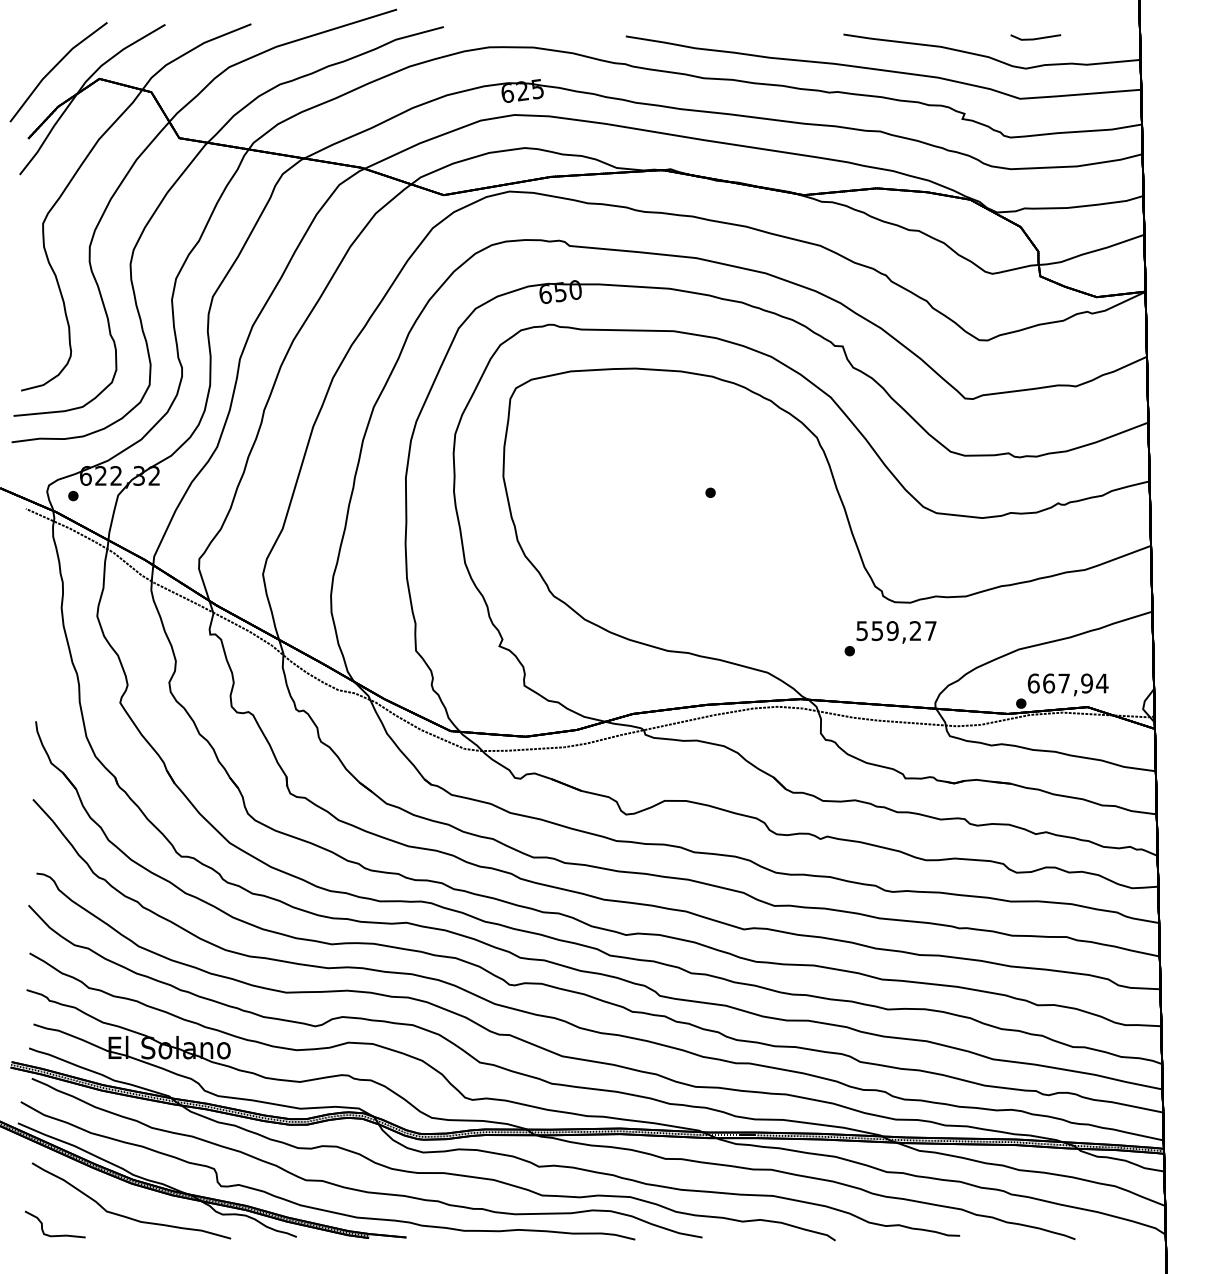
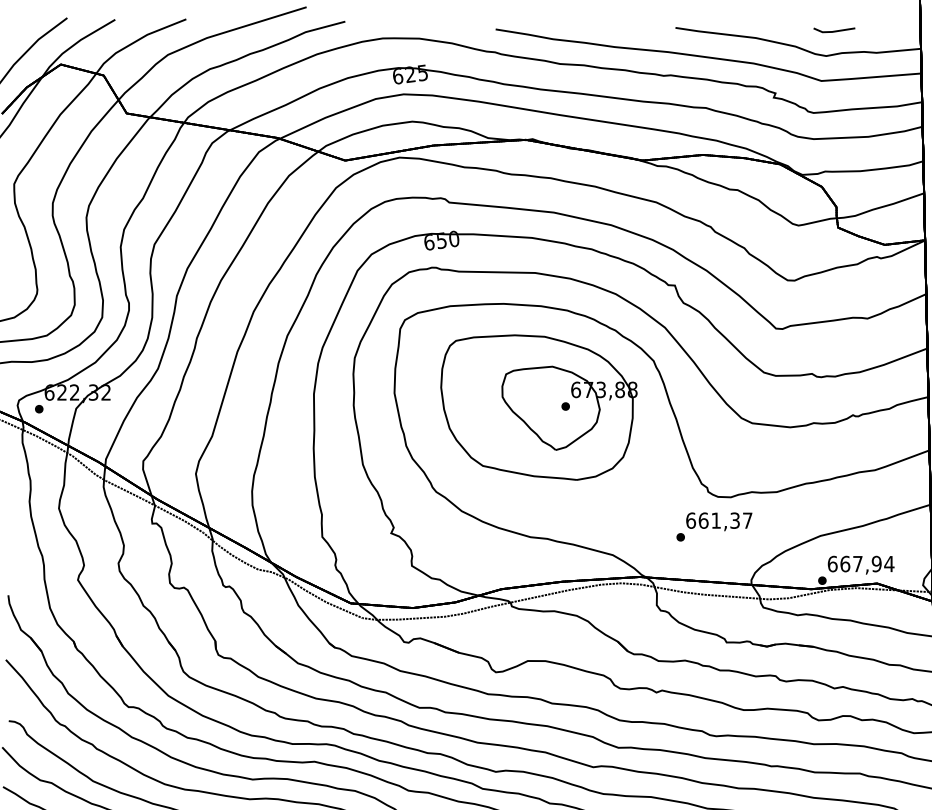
part: (678, 493) -> (539, 407), added
text: (888, 631) -> (712, 521), 559,27 -> 661,37

